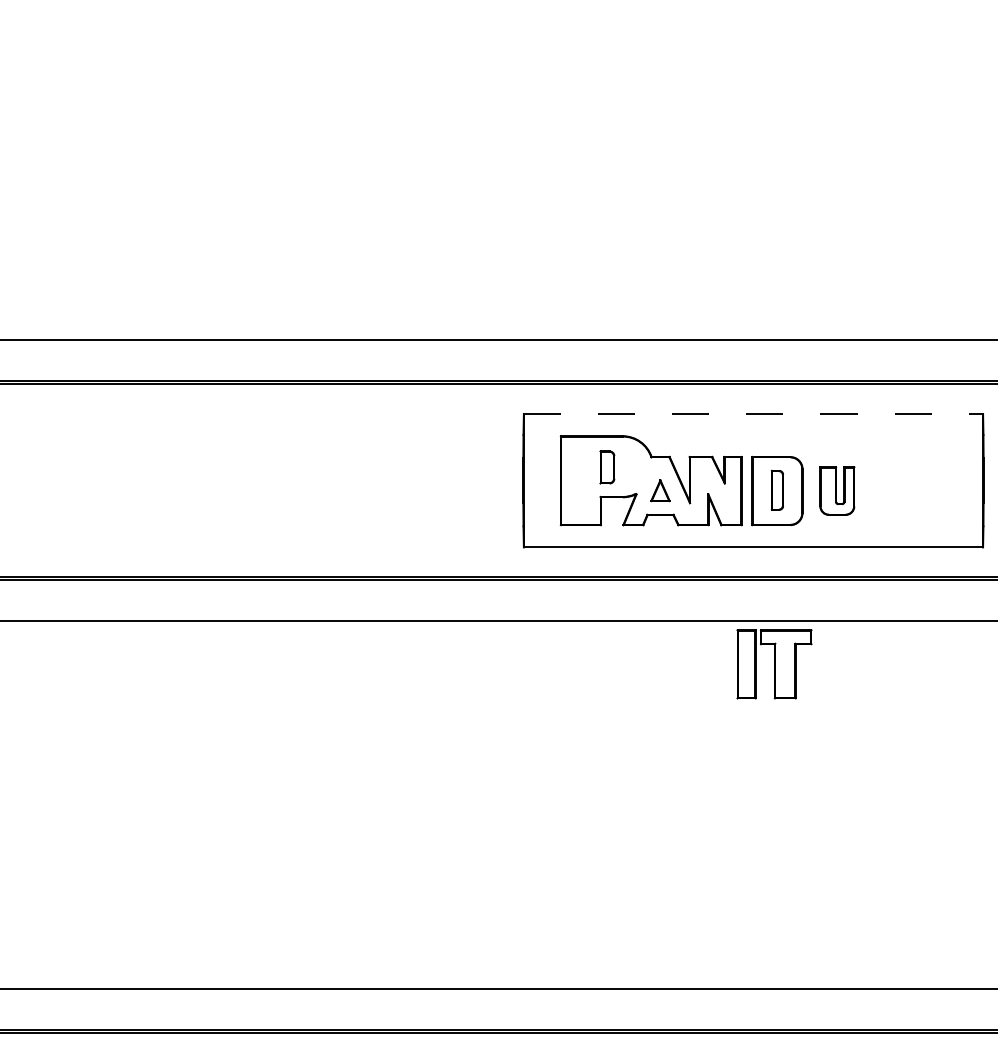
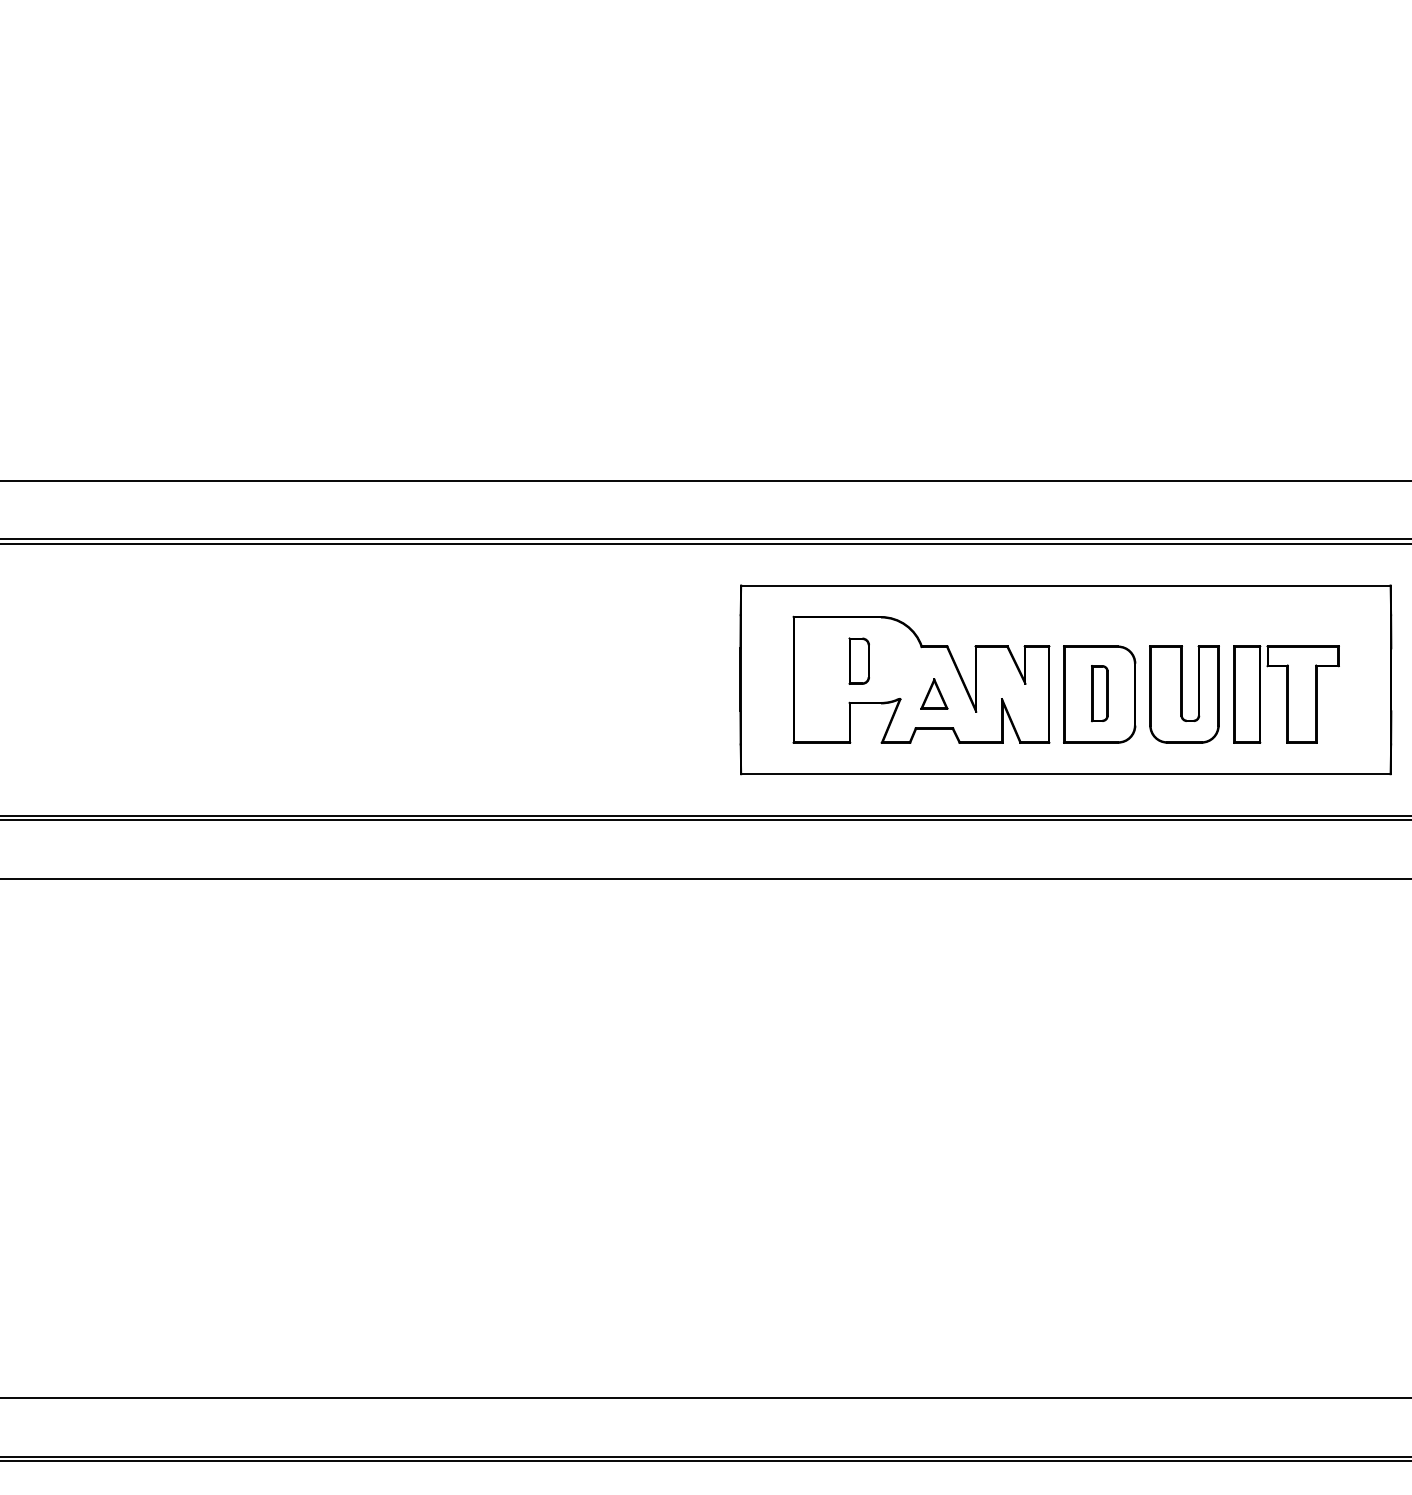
line: (753, 413) -> (1065, 585), dashed -> solid
part: (837, 491) -> (1184, 694), size x1.43
part: (774, 664) -> (1286, 694), moved

